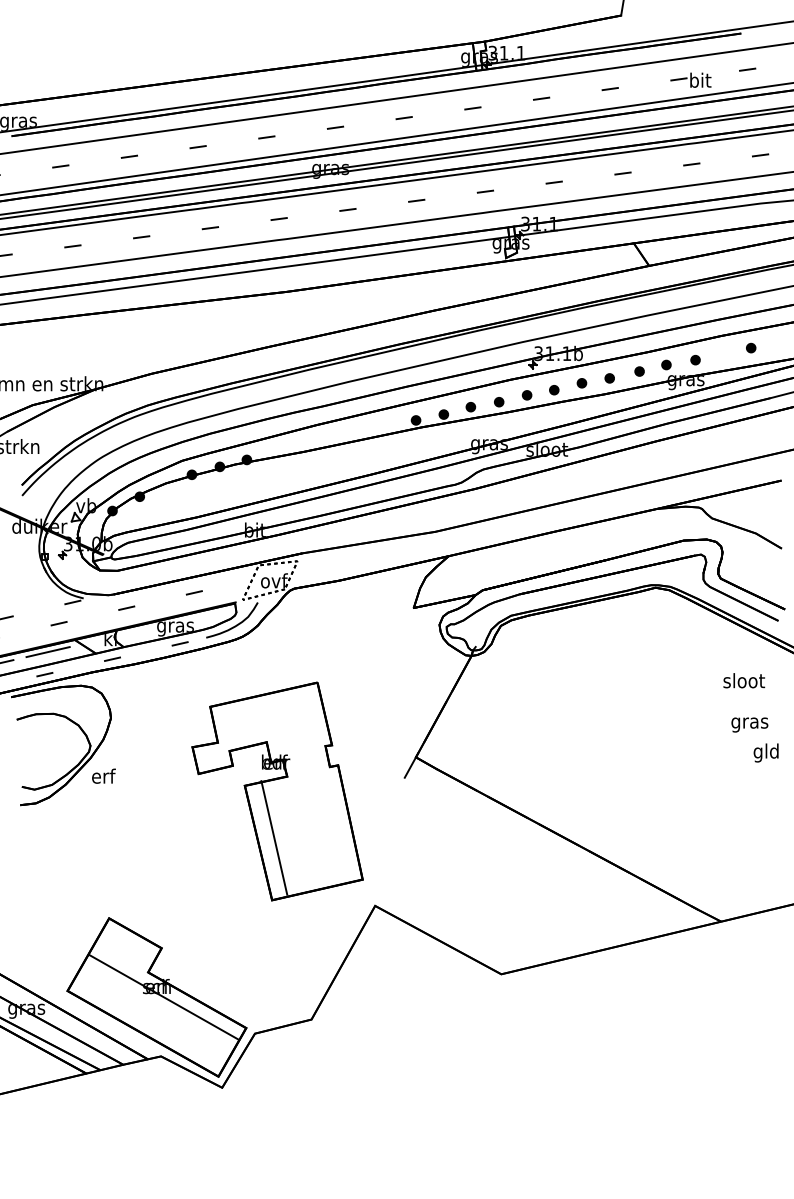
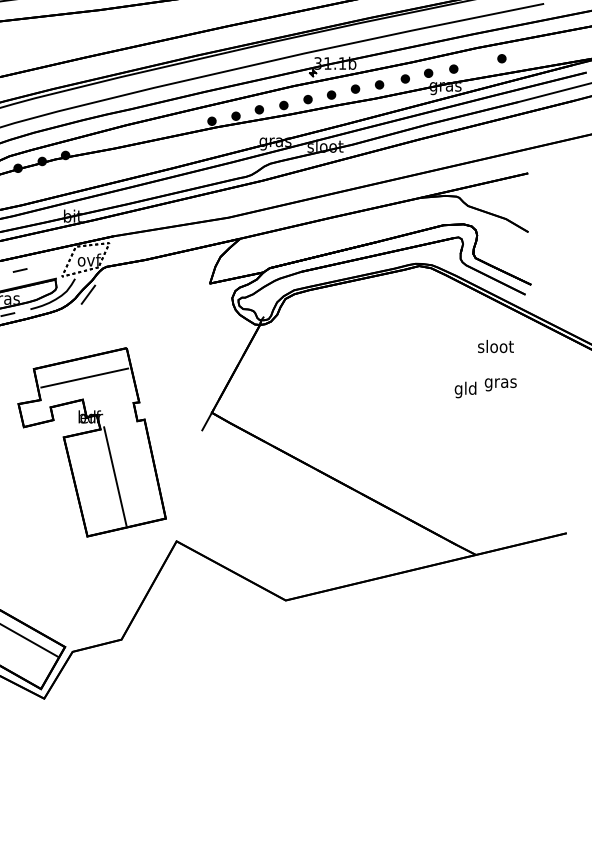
line: (272, 620) -> (87, 294), added
line: (268, 717) -> (84, 378), added
text: (765, 752) -> (465, 389), moved
line: (274, 837) -> (115, 476), moved

